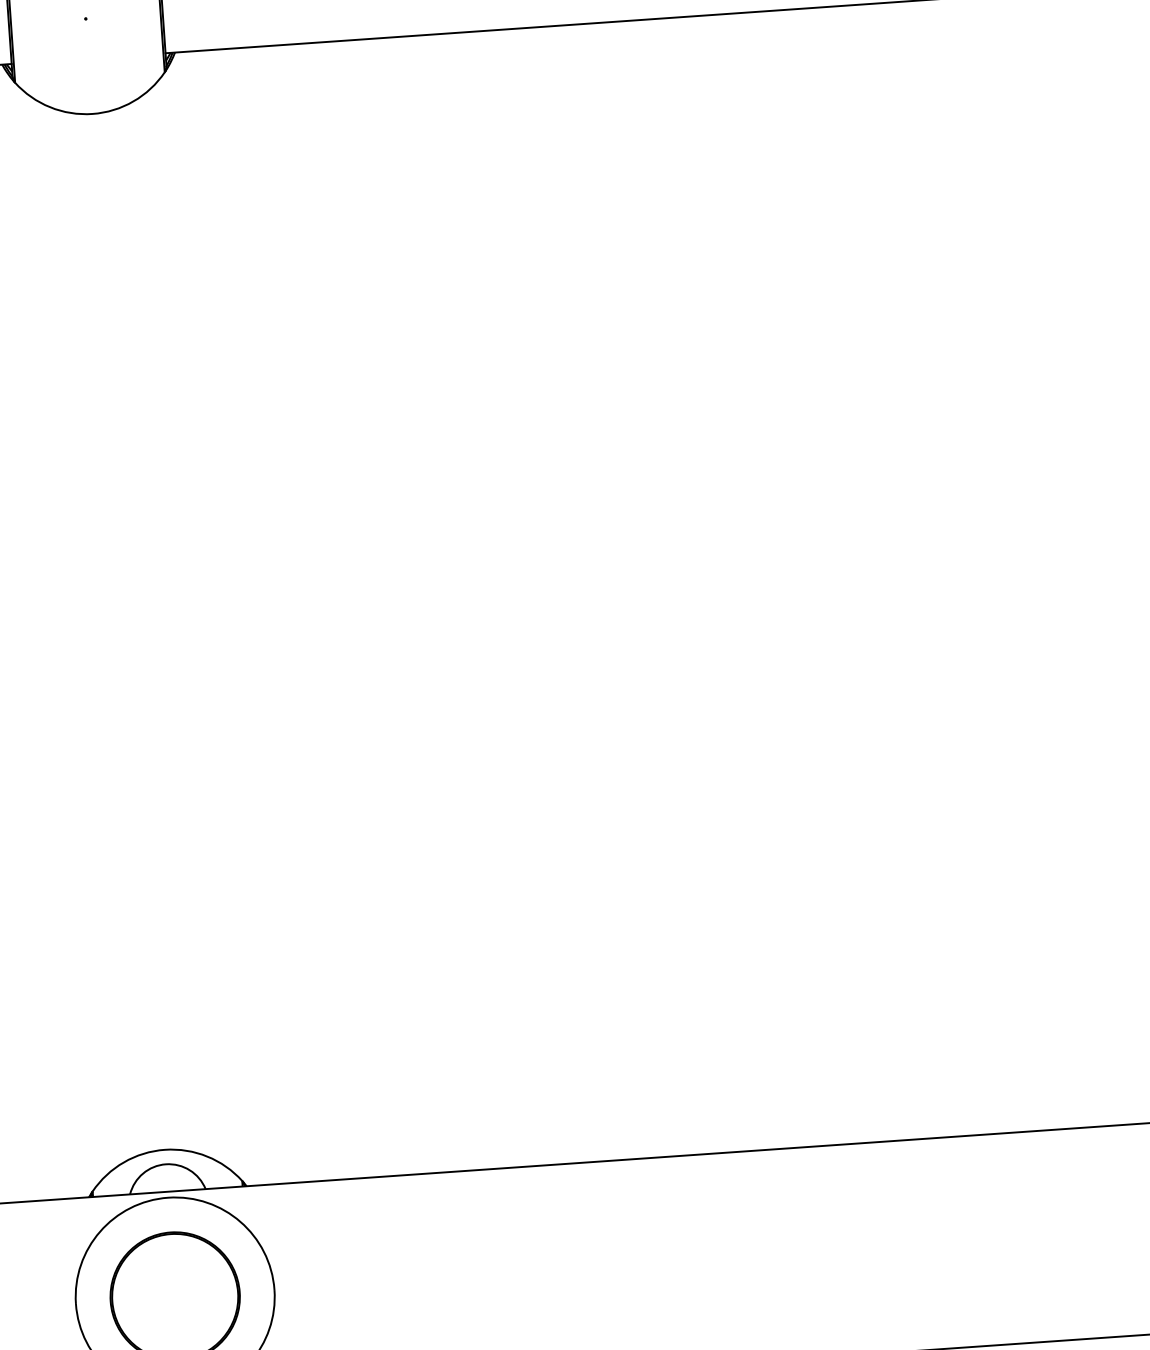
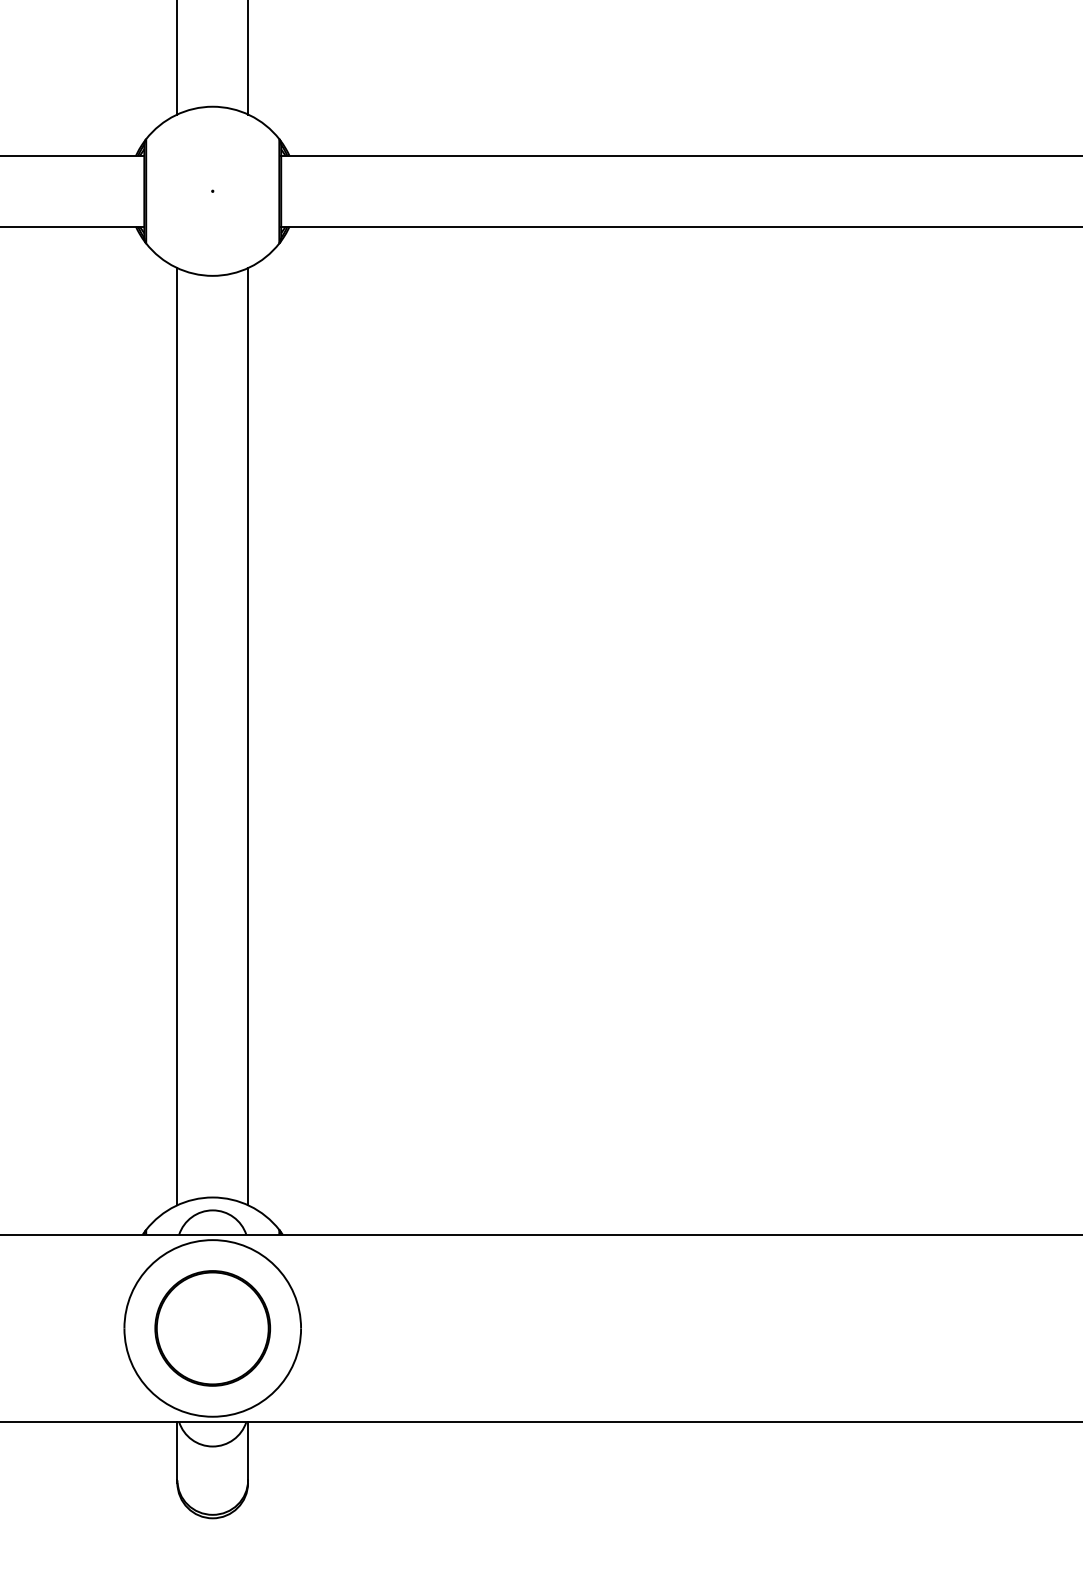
line: (168, 628) -> (248, 736), added
line: (89, 634) -> (177, 736), added

